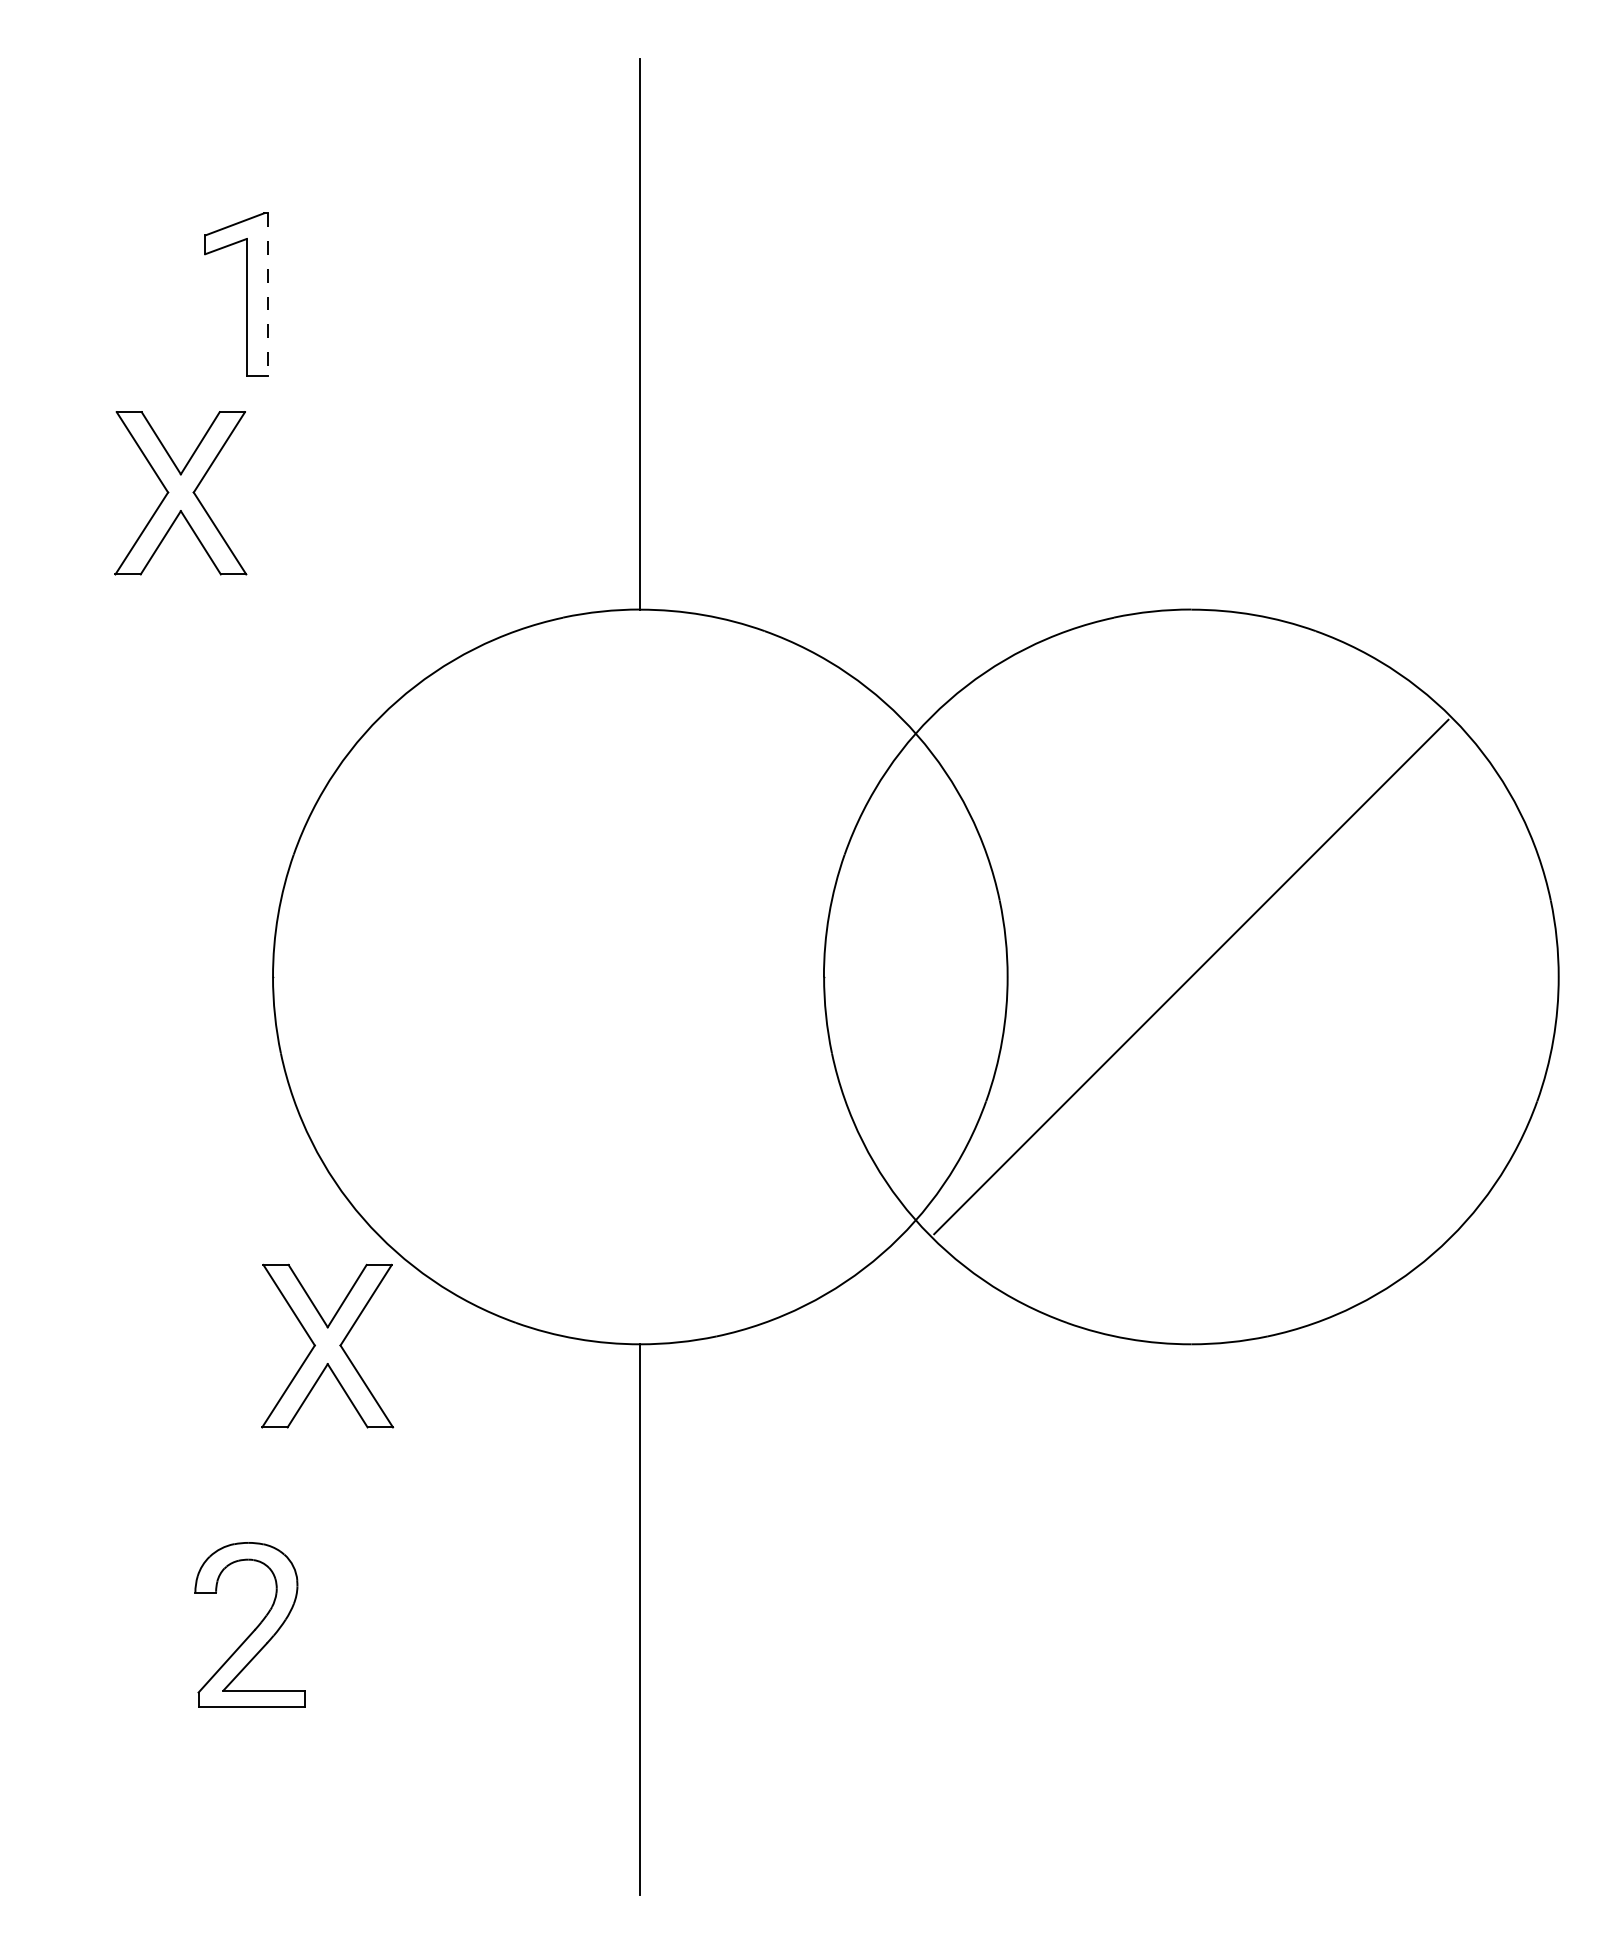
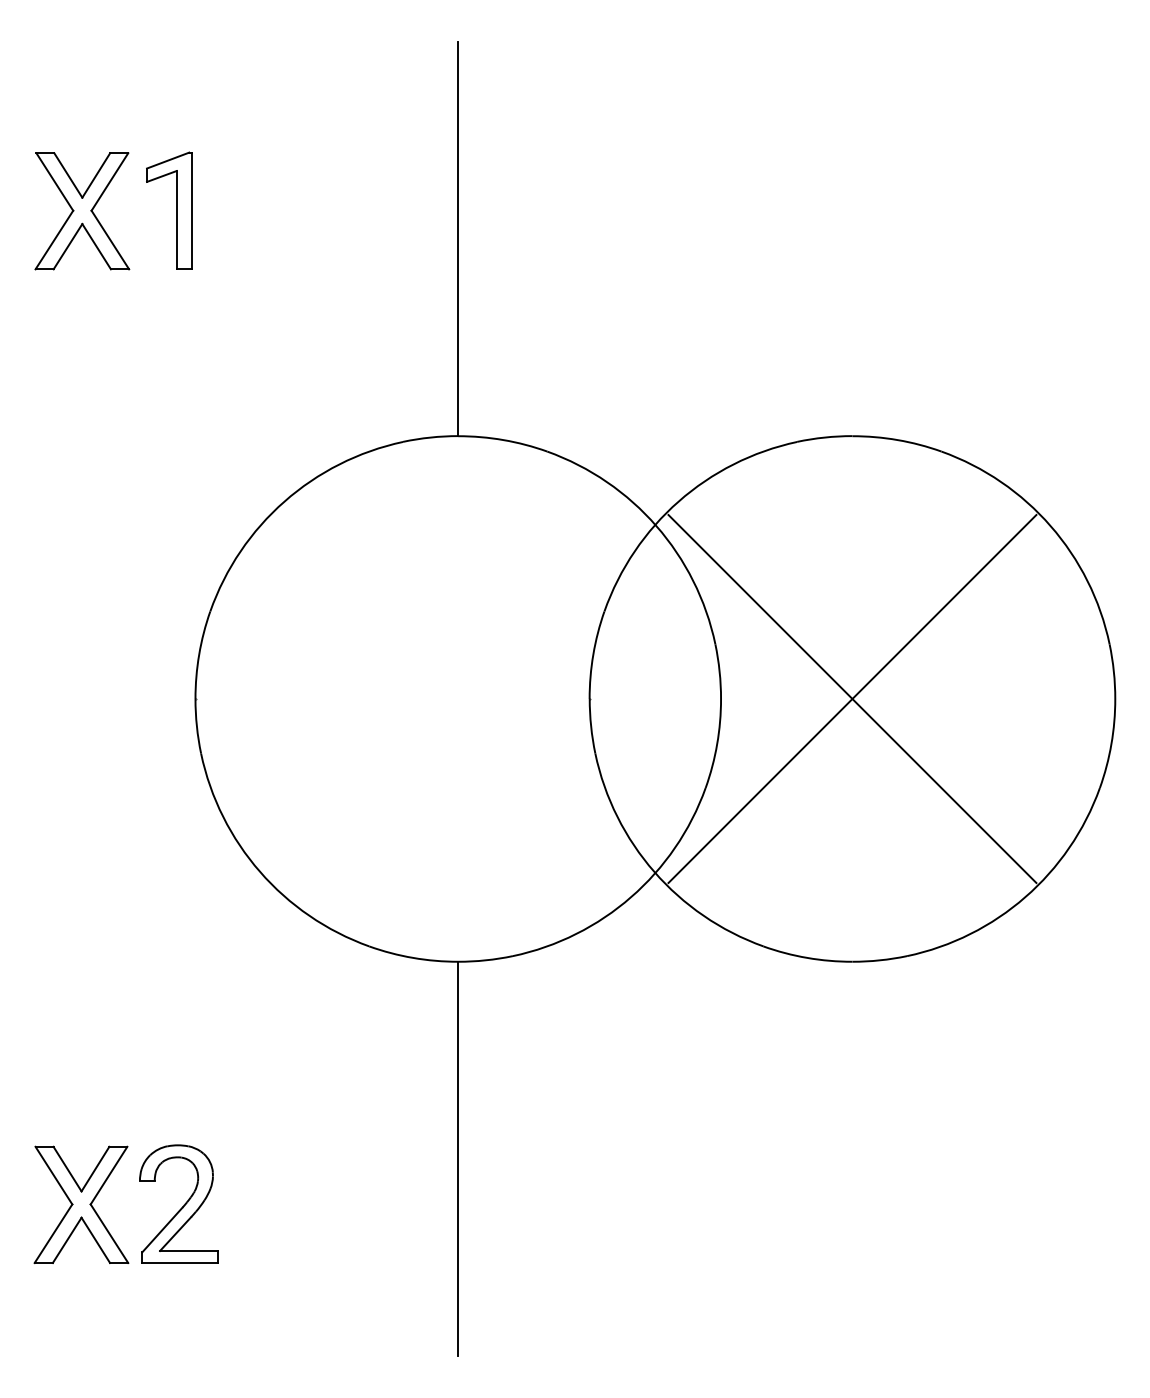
line: (267, 294) -> (191, 210), dashed -> solid
part: (180, 493) -> (82, 211), moved
line: (1191, 976) -> (852, 698), added
part: (327, 1345) -> (81, 1204), moved
part: (254, 1628) -> (182, 1206), moved

